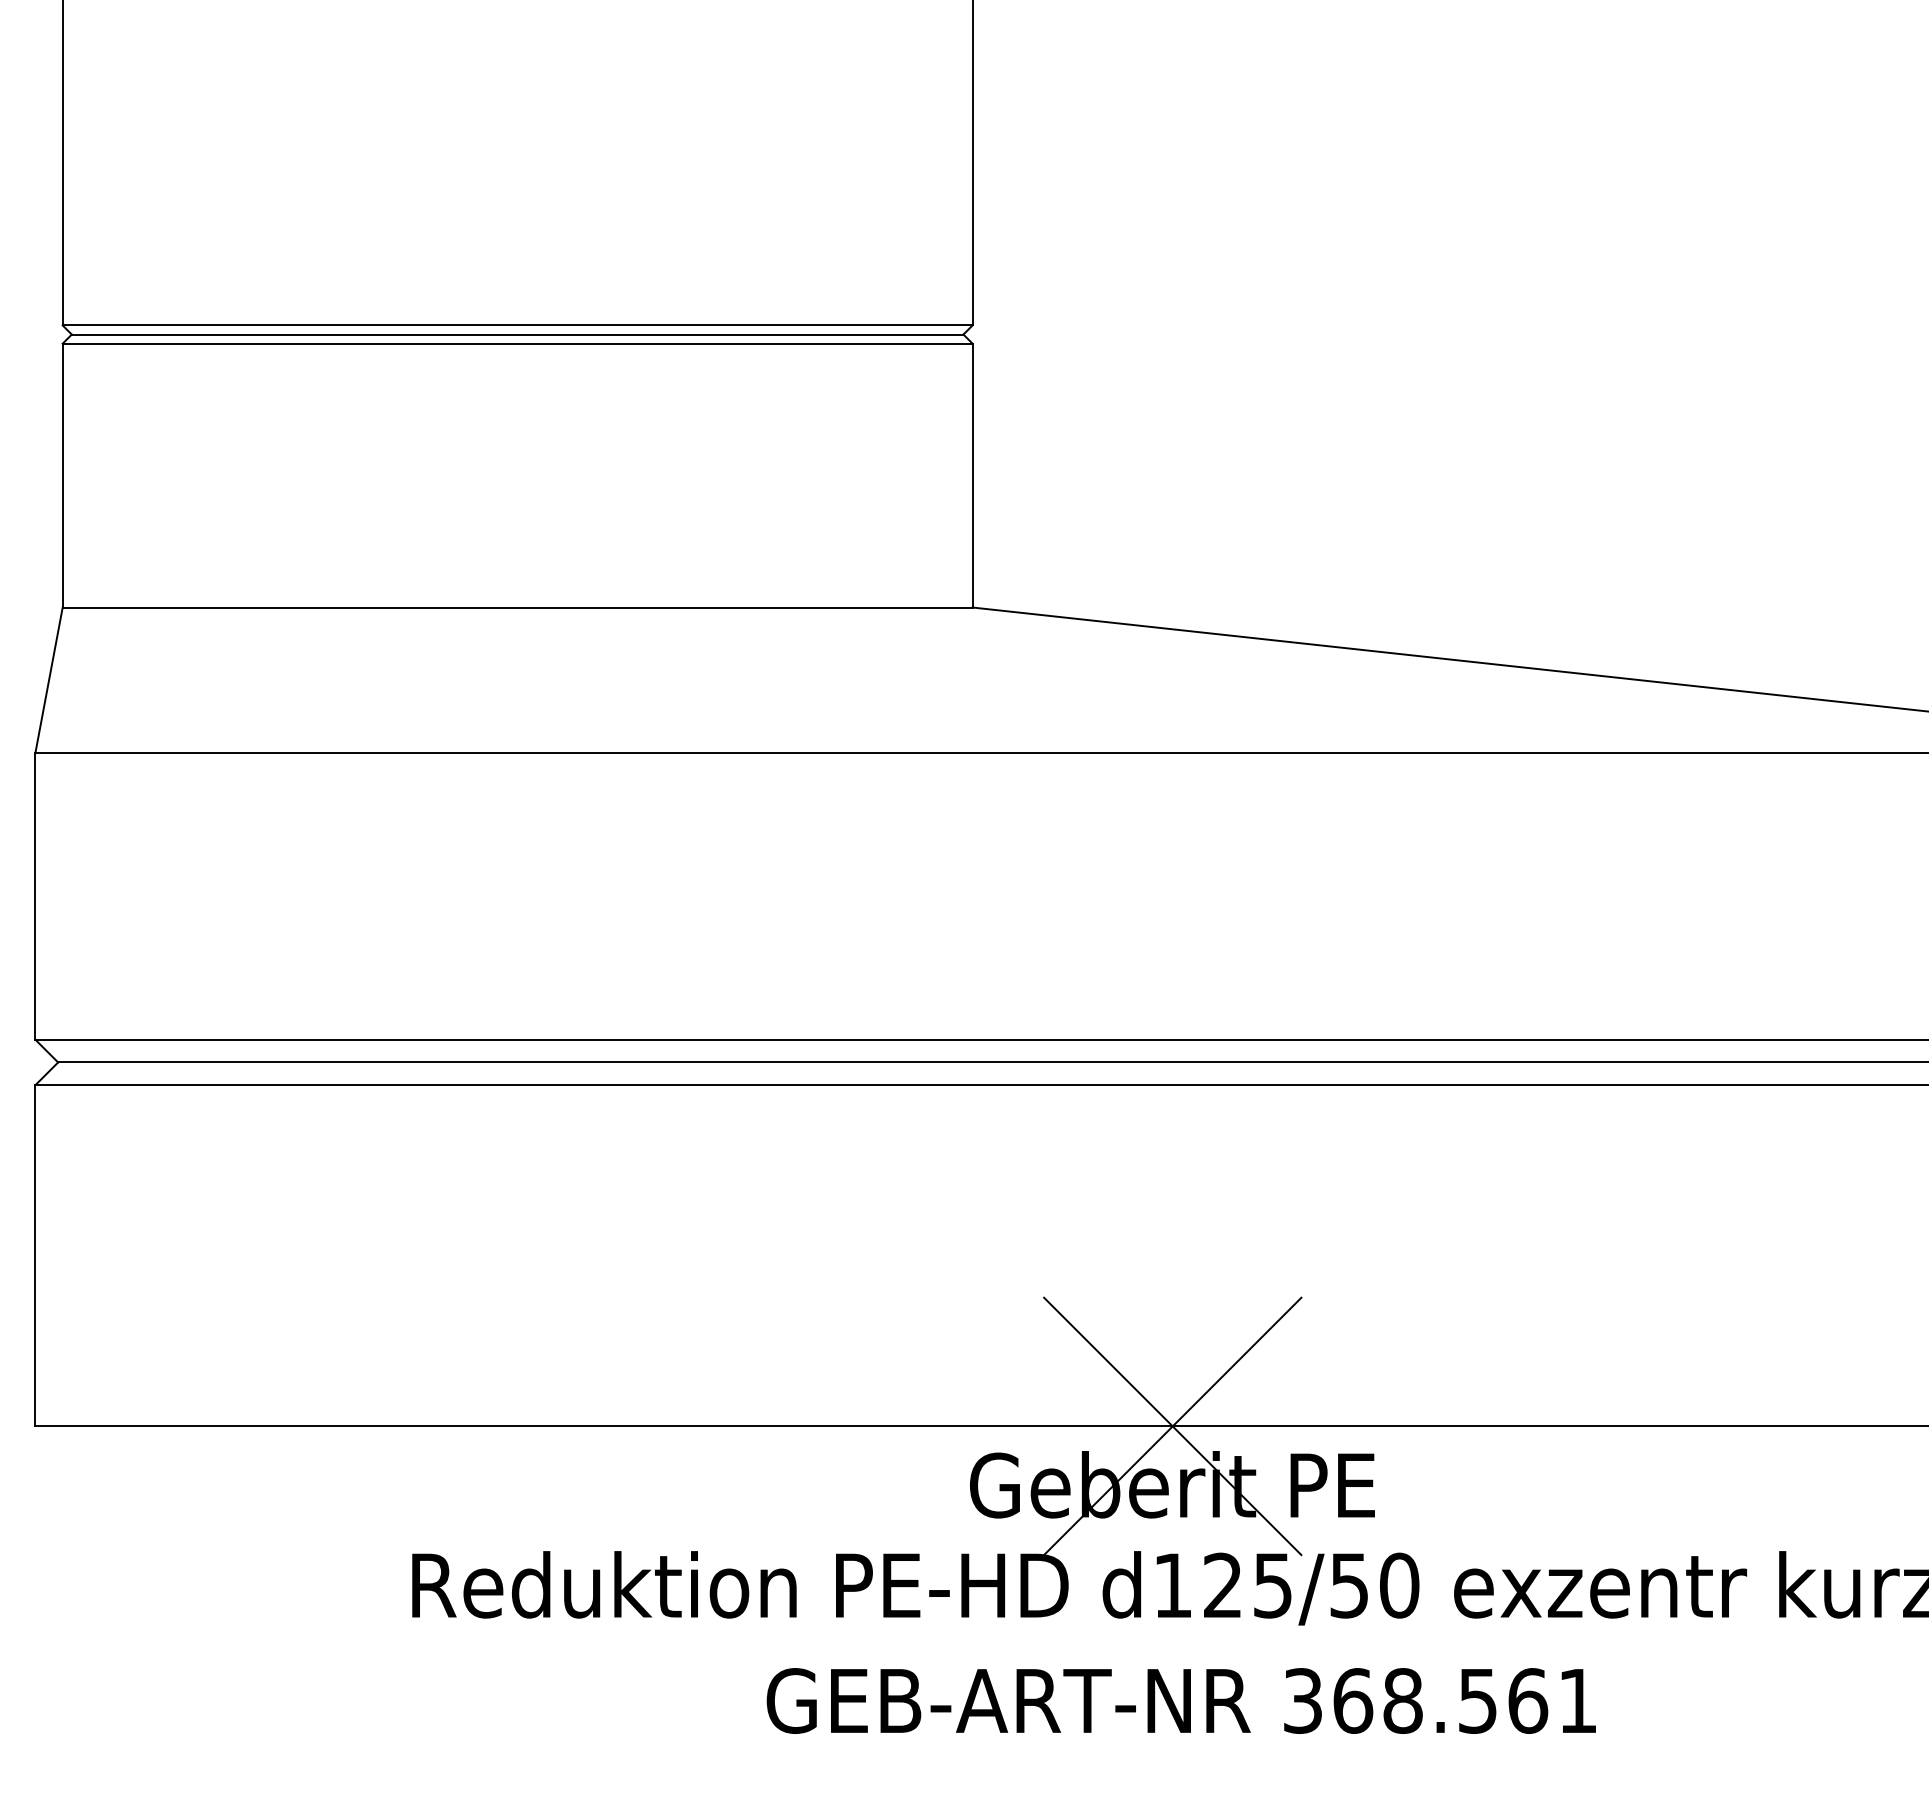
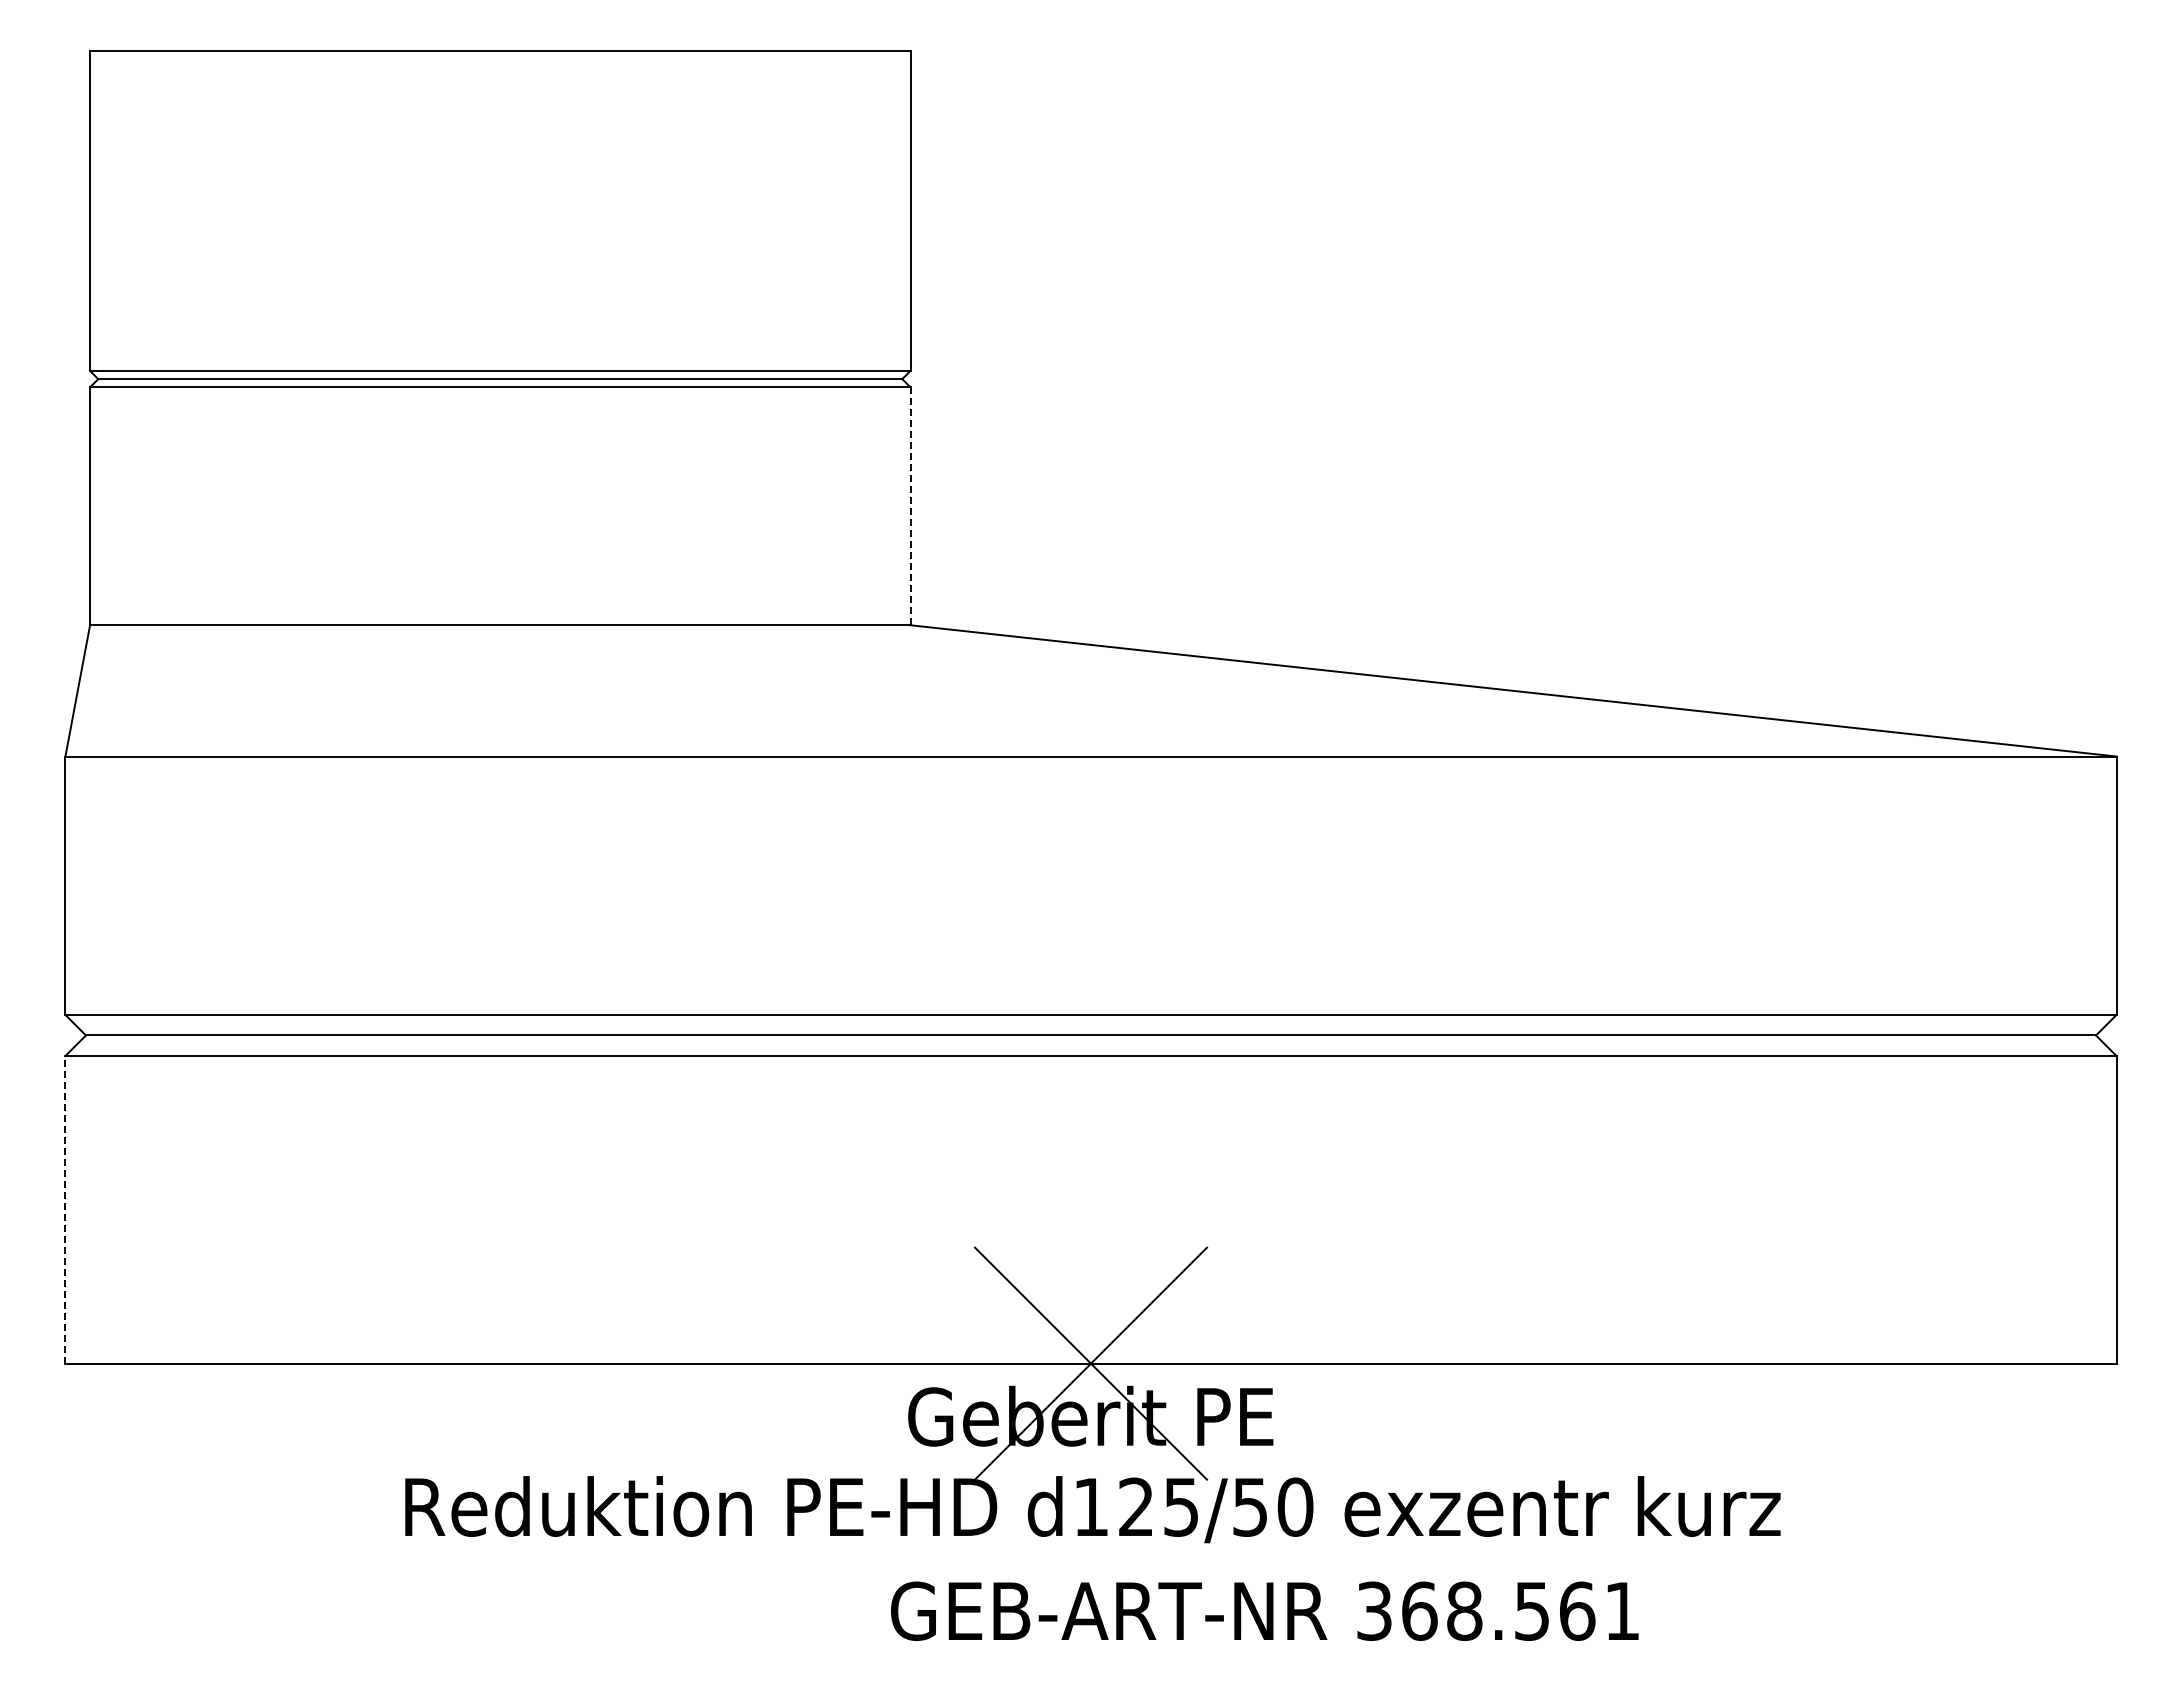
line: (972, 475) -> (910, 506), solid -> dashed
line: (35, 1255) -> (65, 1209), solid -> dashed
text: (1181, 1700) -> (1264, 1610), moved

